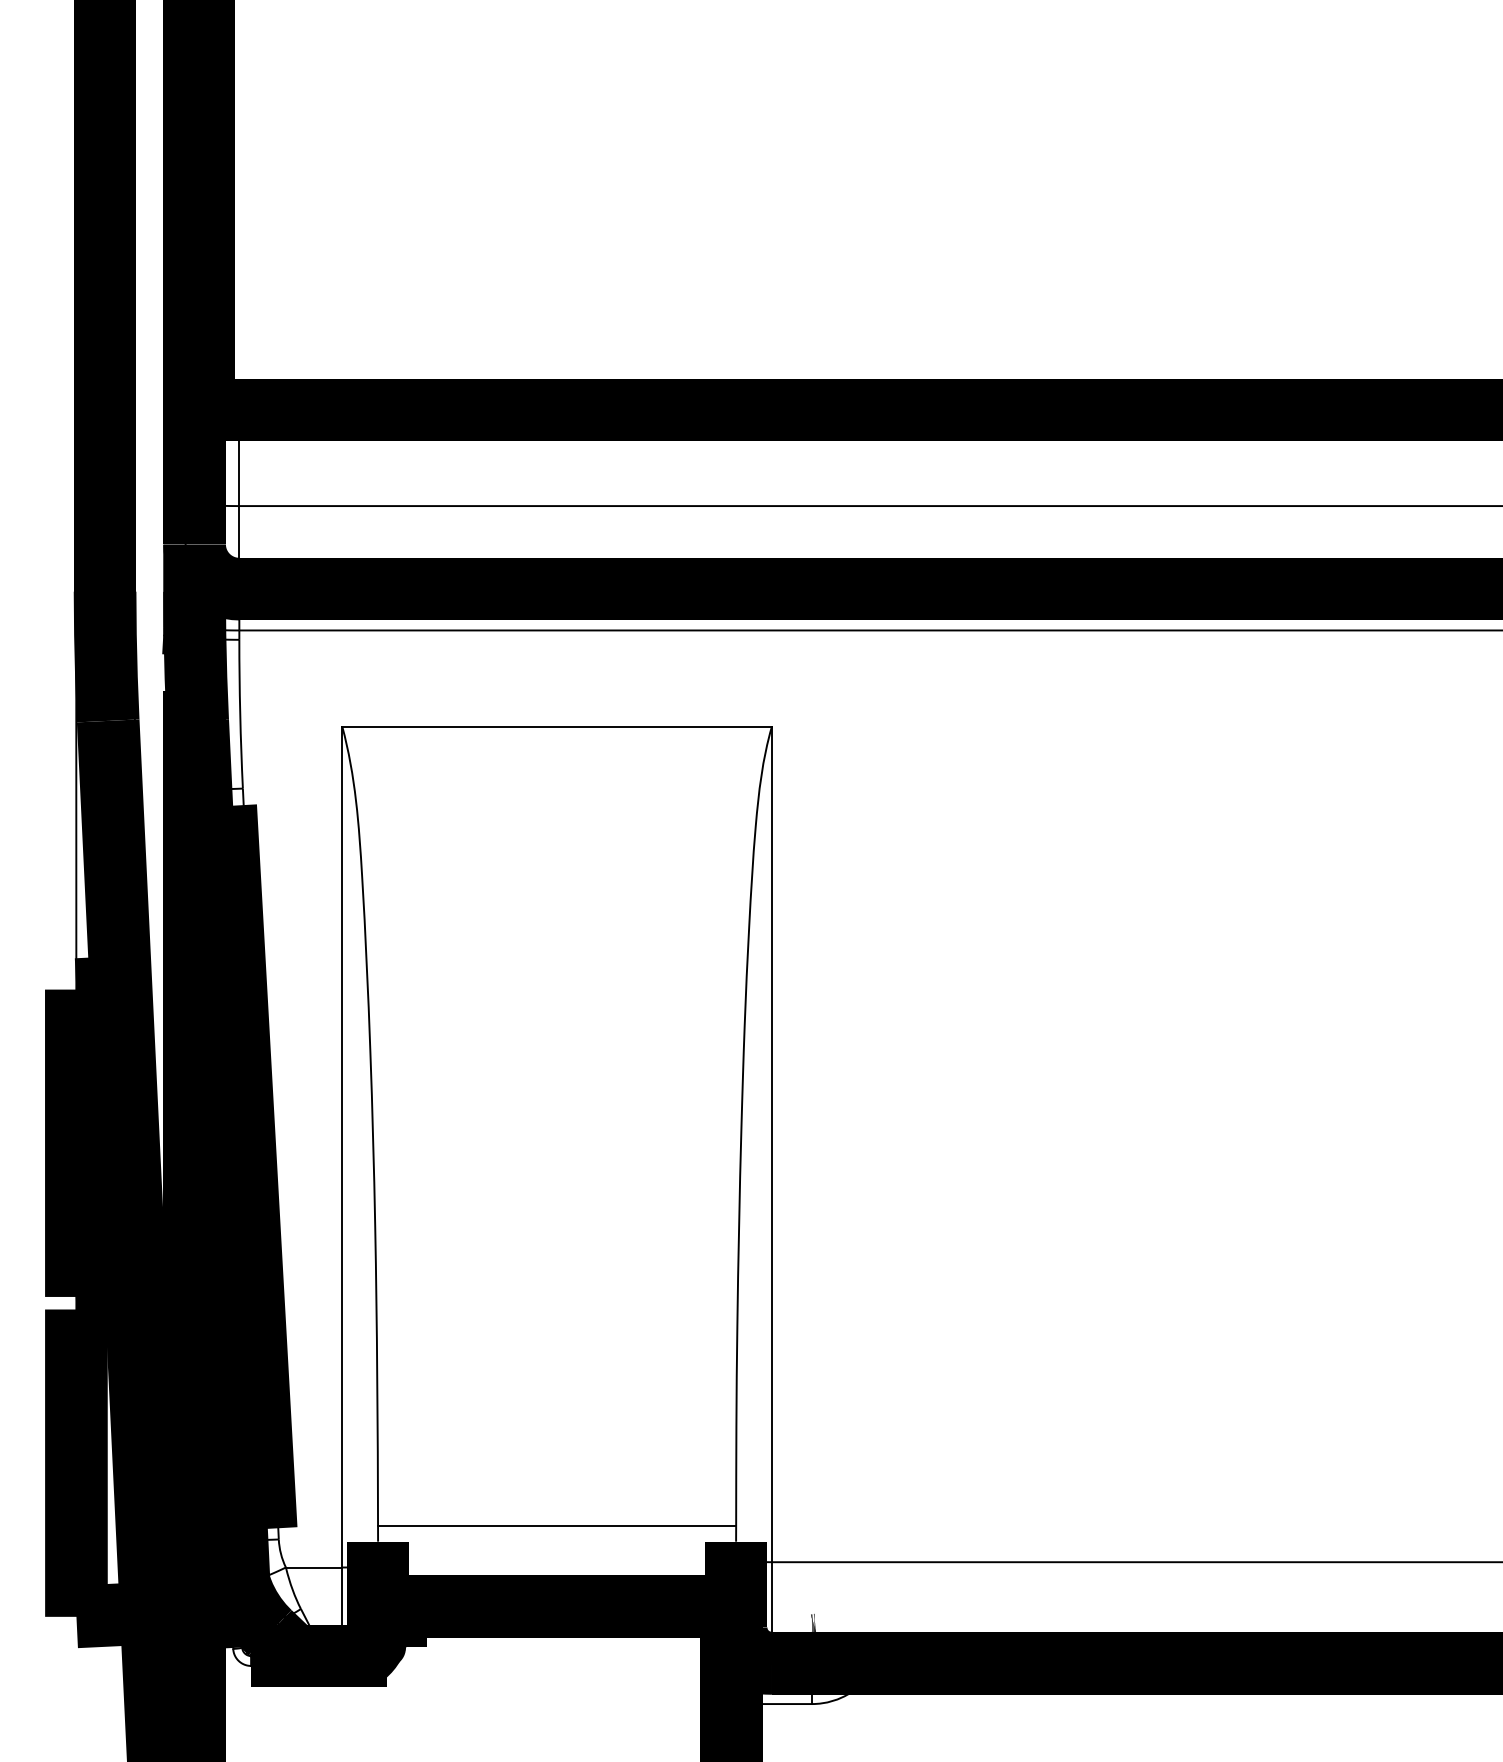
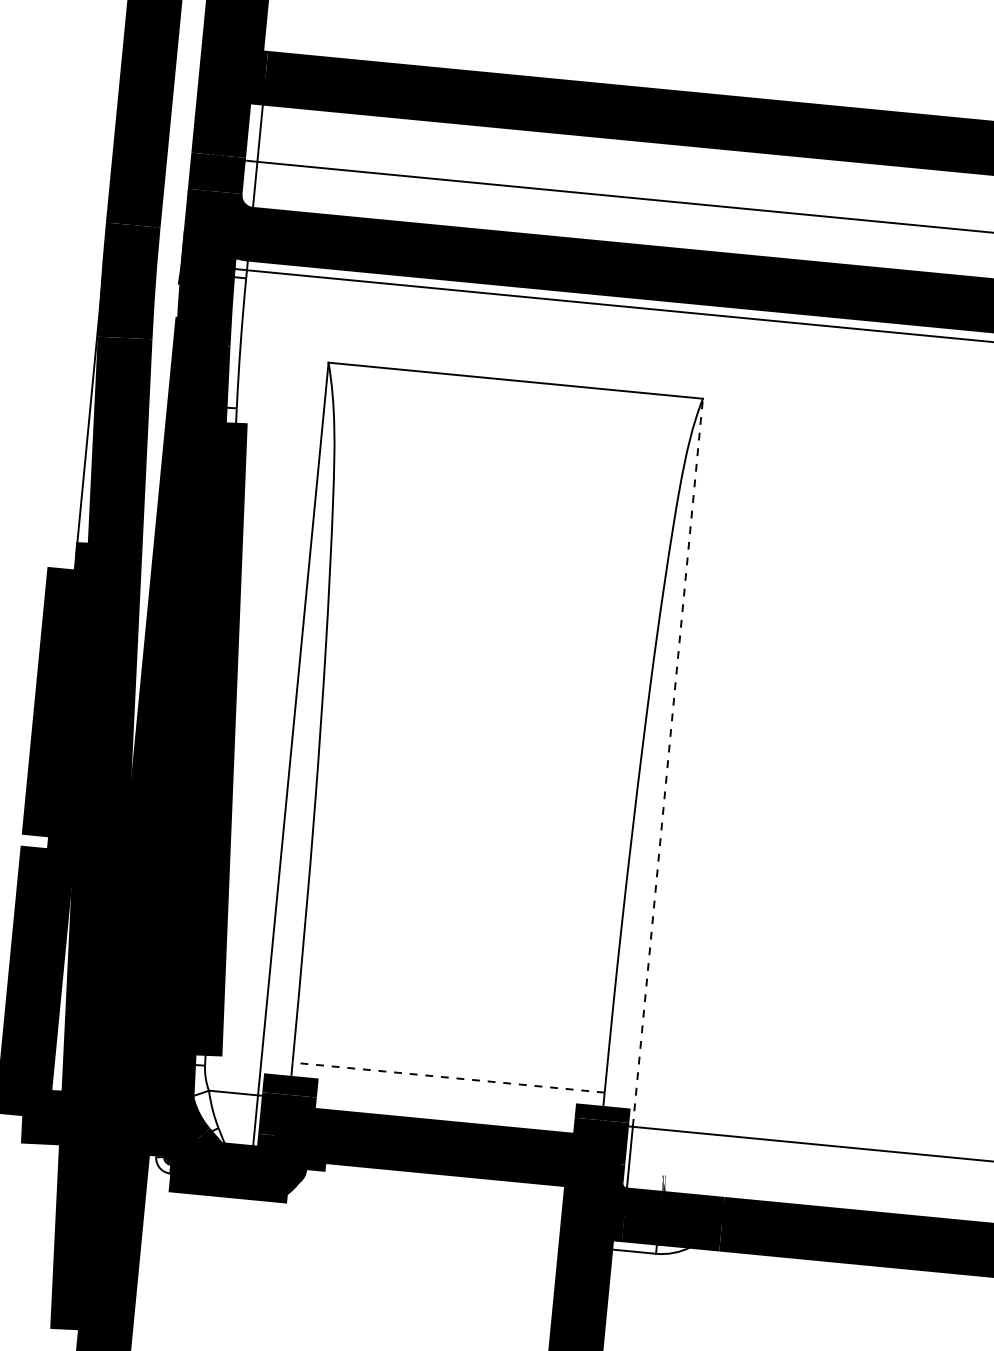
line: (771, 1144) -> (667, 762), solid -> dashed
line: (556, 1526) -> (448, 1077), solid -> dashed

